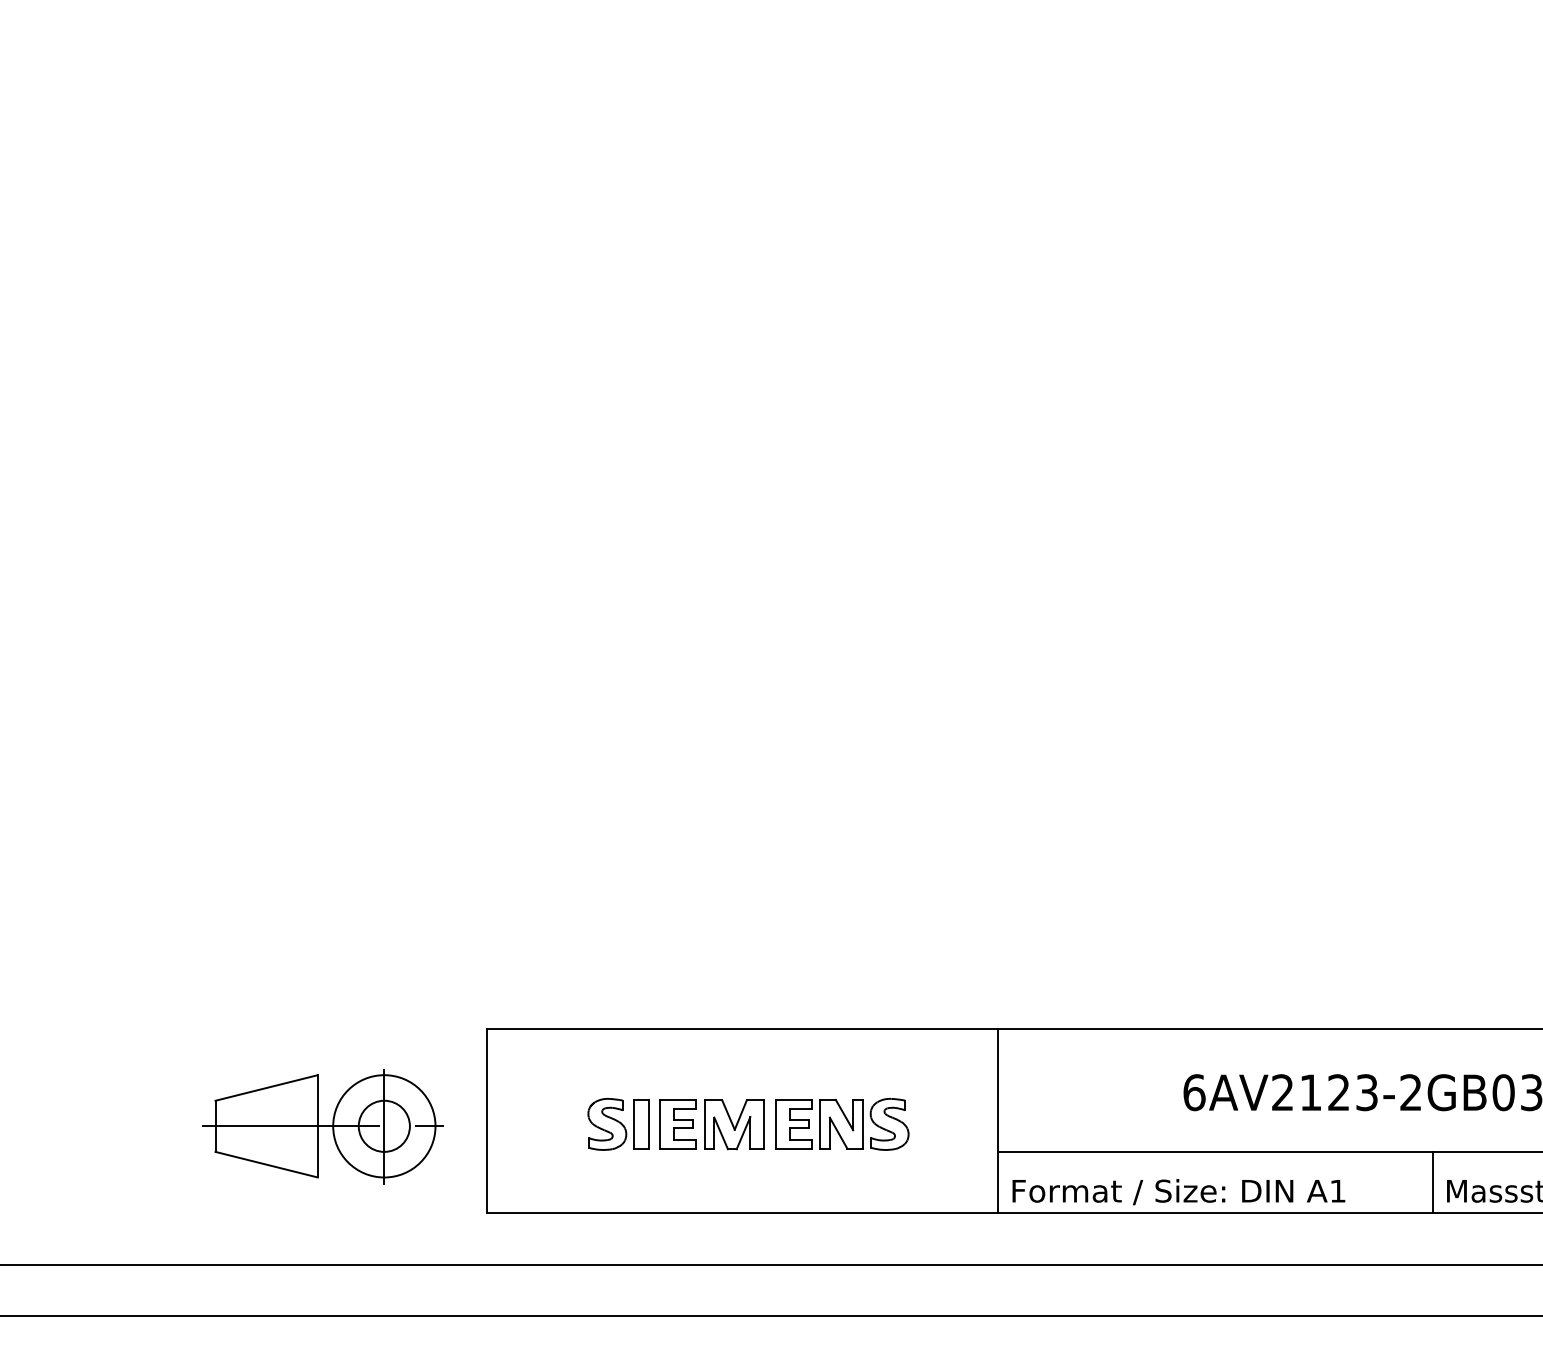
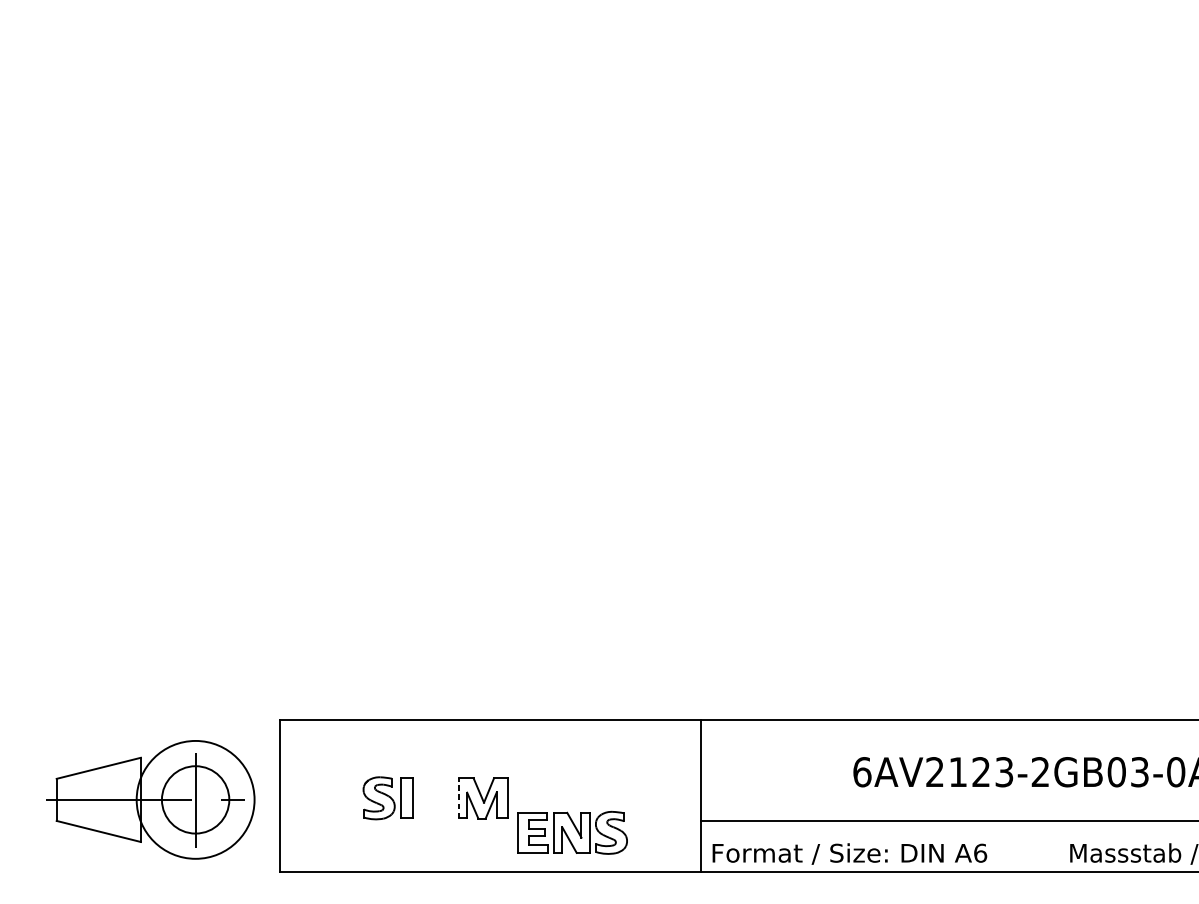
line: (704, 1123) -> (459, 797), solid -> dashed
part: (842, 1123) -> (572, 832), moved
part: (677, 1124) -> (436, 798), removed
circle: (383, 1125) -> (194, 799), size x1.6
circle: (384, 1126) -> (195, 800), size x1.4
line: (1433, 1182) -> (1059, 846), removed
text: (1338, 1190) -> (980, 852), A1 -> A6

